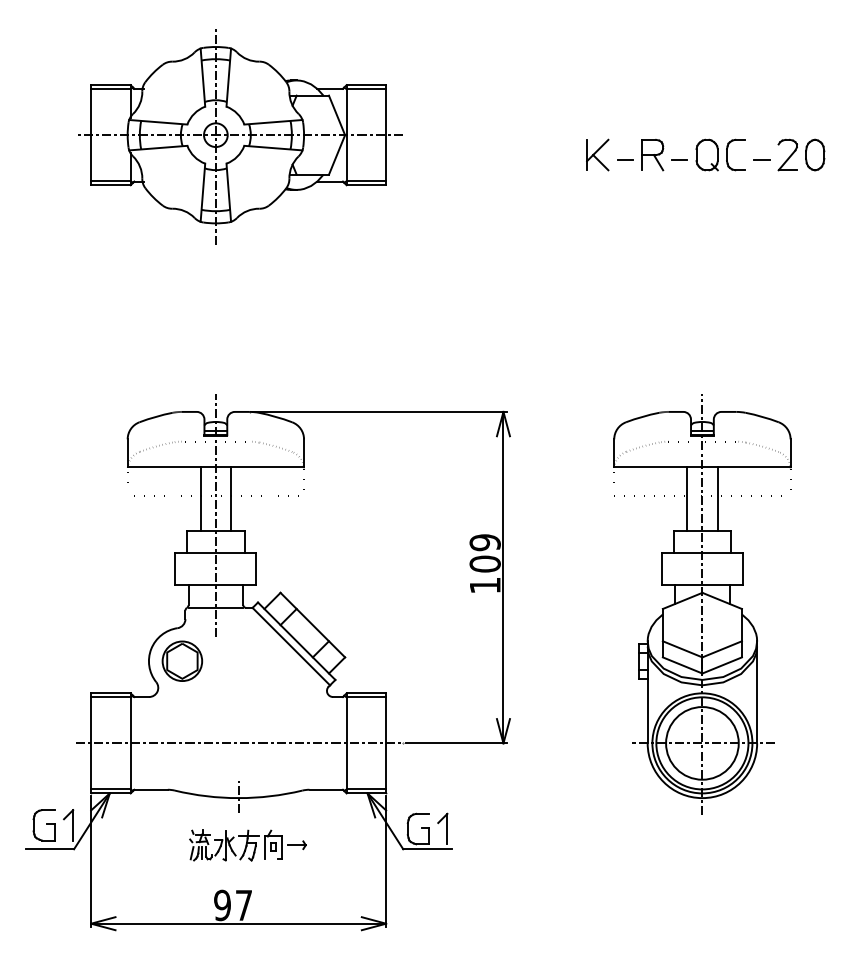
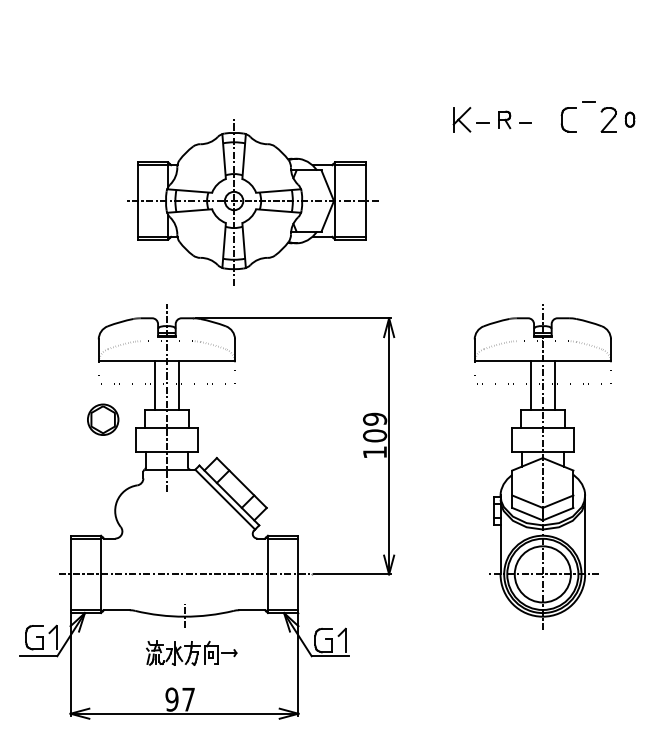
part: (240, 136) -> (253, 202), moved
part: (706, 154) -> (546, 119), removed
part: (815, 154) -> (630, 119), size x0.6
part: (652, 155) -> (504, 120), size x0.7
line: (761, 159) -> (588, 102), moved
part: (182, 660) -> (103, 419), moved

